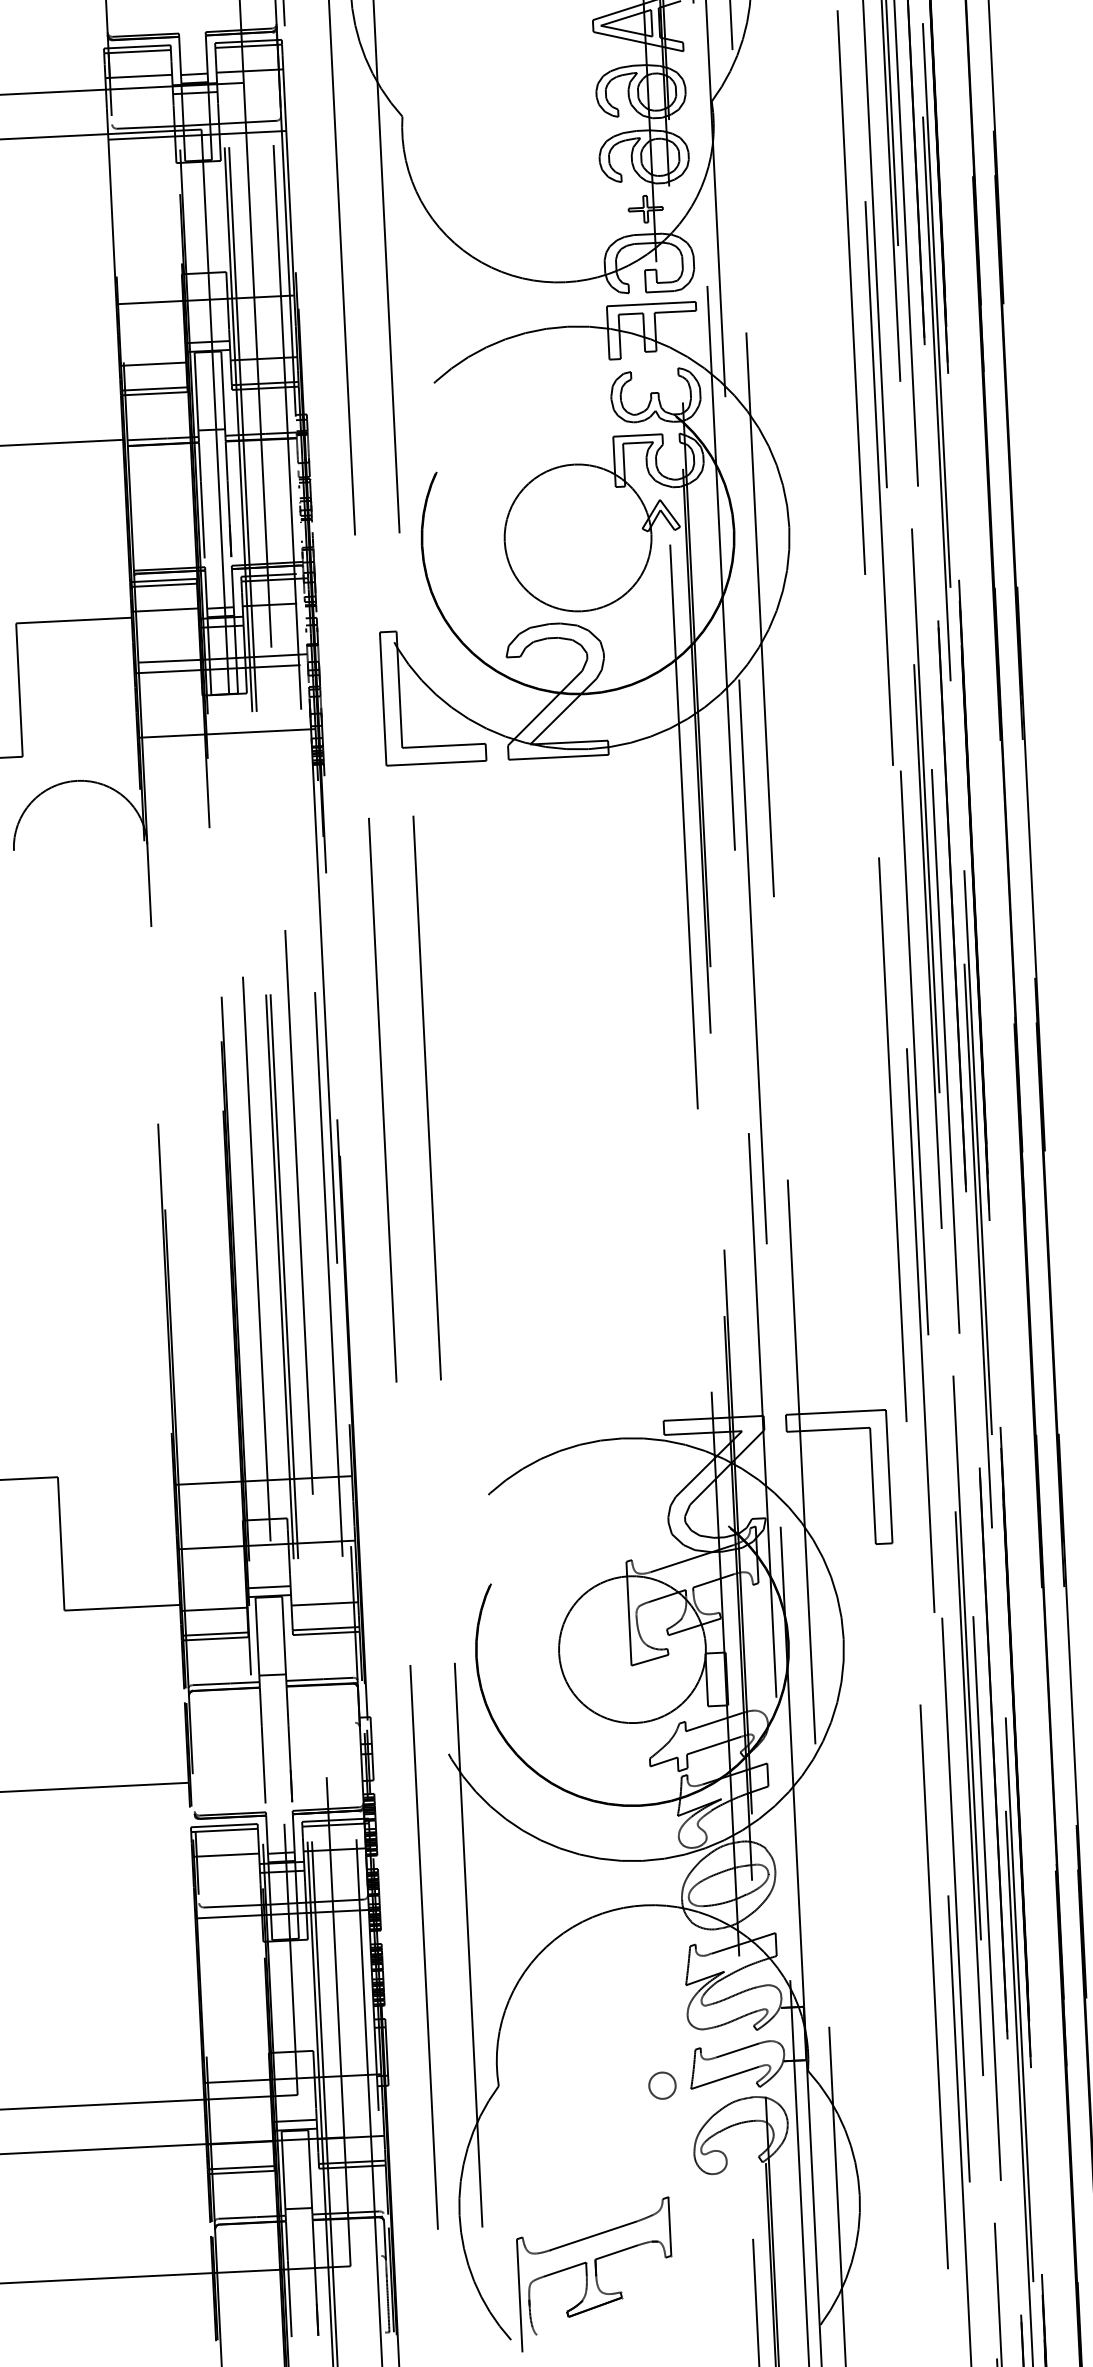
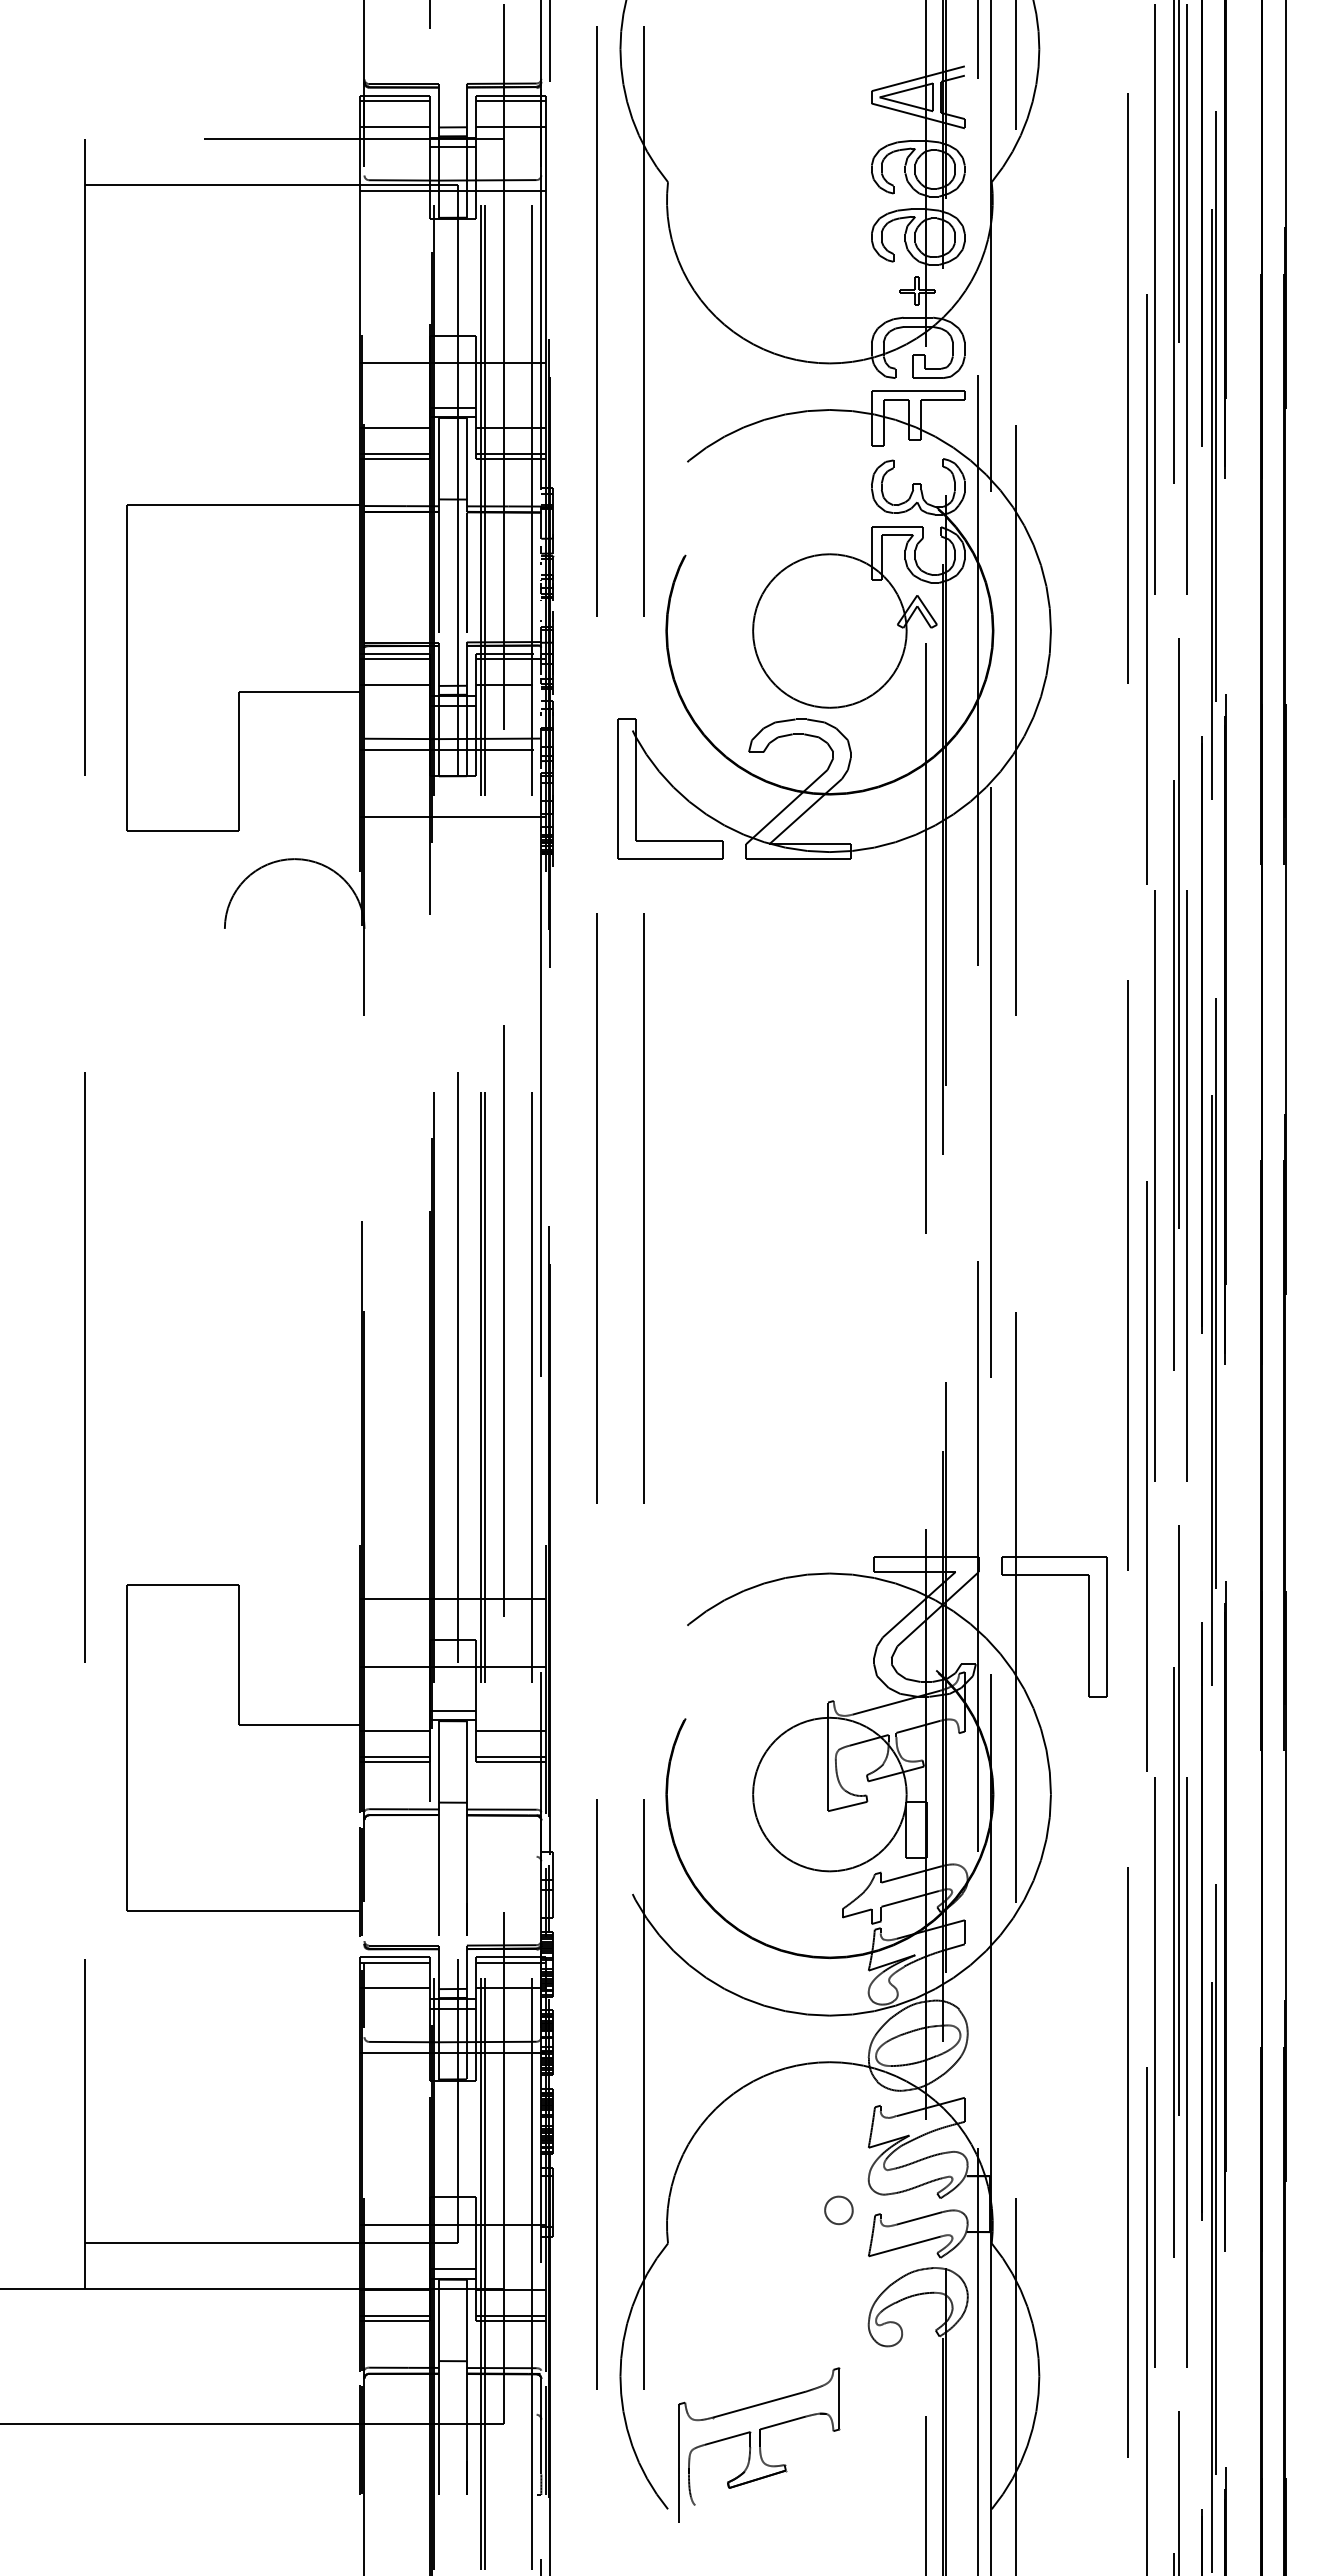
part: (662, 2085) -> (838, 2210), moved

